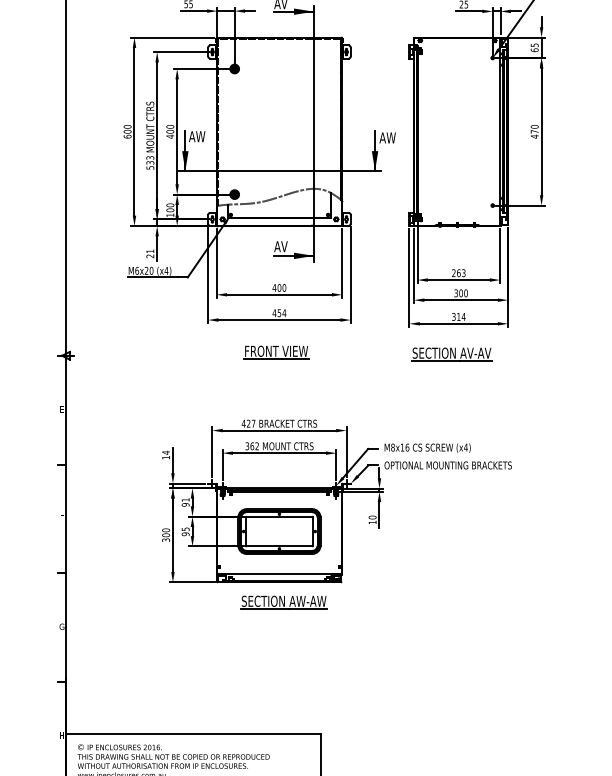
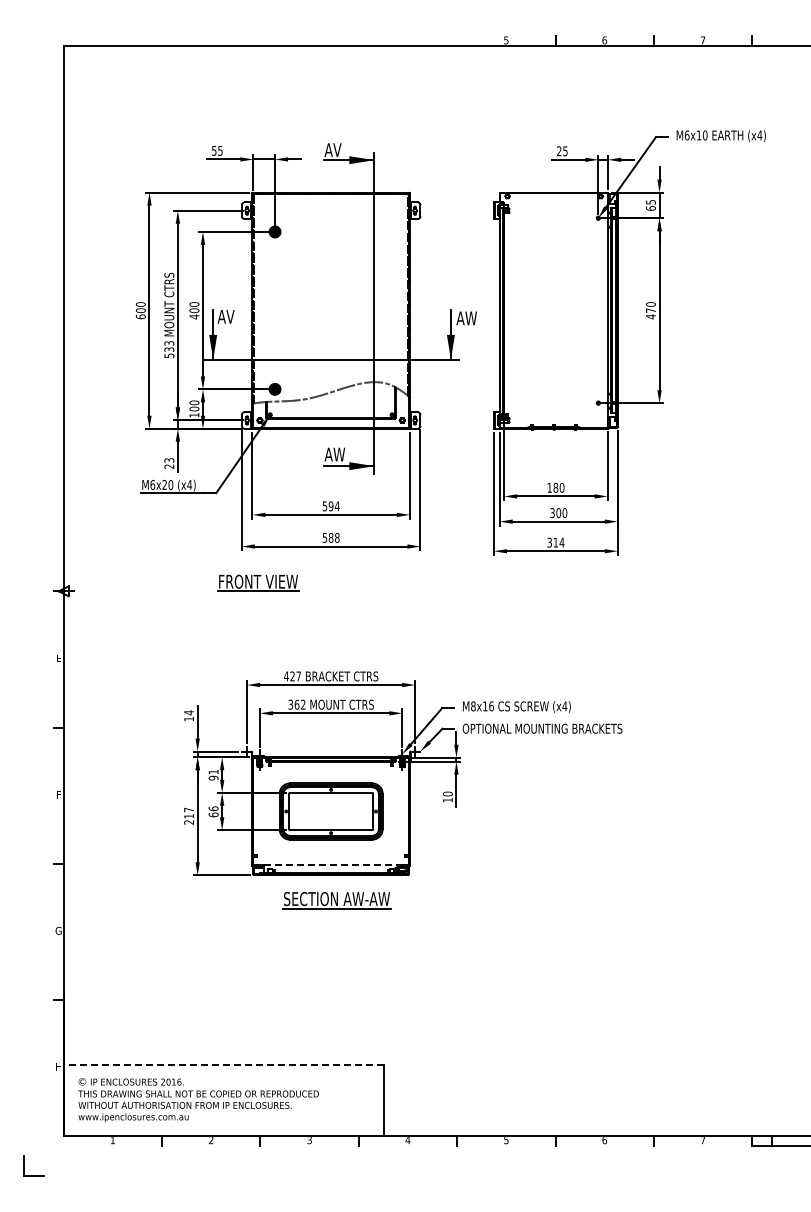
text: (200, 136) -> (232, 316), AW -> AV
text: (286, 246) -> (339, 454), AV -> AW
text: (150, 251) -> (169, 460), 21 -> 23
text: (458, 272) -> (555, 487), 263 -> 180
text: (278, 288) -> (330, 506), 400 -> 594
text: (278, 312) -> (330, 537), 454 -> 588
part: (276, 351) -> (258, 582), moved
part: (451, 354) -> (546, 589), removed
text: (185, 531) -> (213, 811), 95 -> 66
text: (166, 534) -> (189, 815), 300 -> 217
line: (279, 574) -> (331, 865), solid -> dashed
line: (193, 734) -> (223, 1065), solid -> dashed

